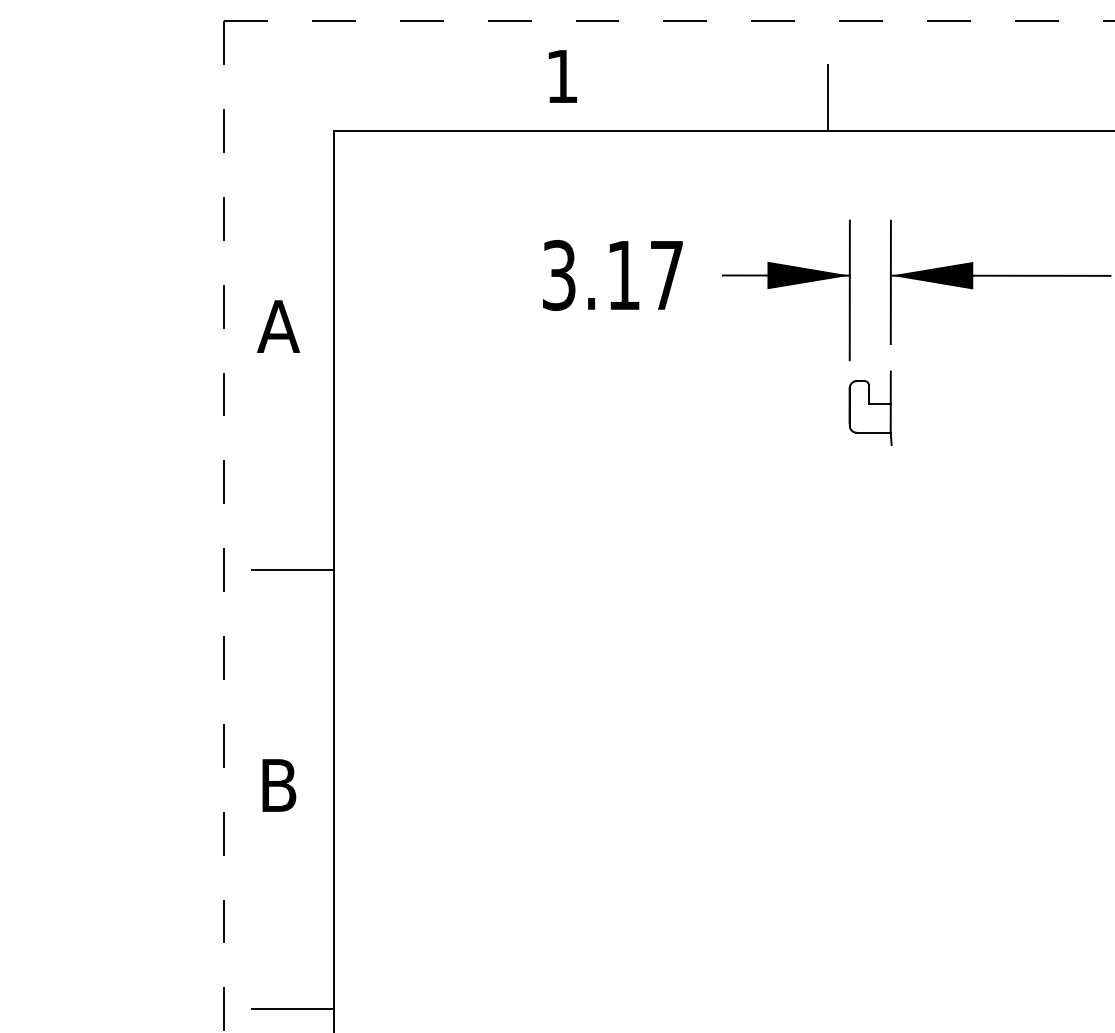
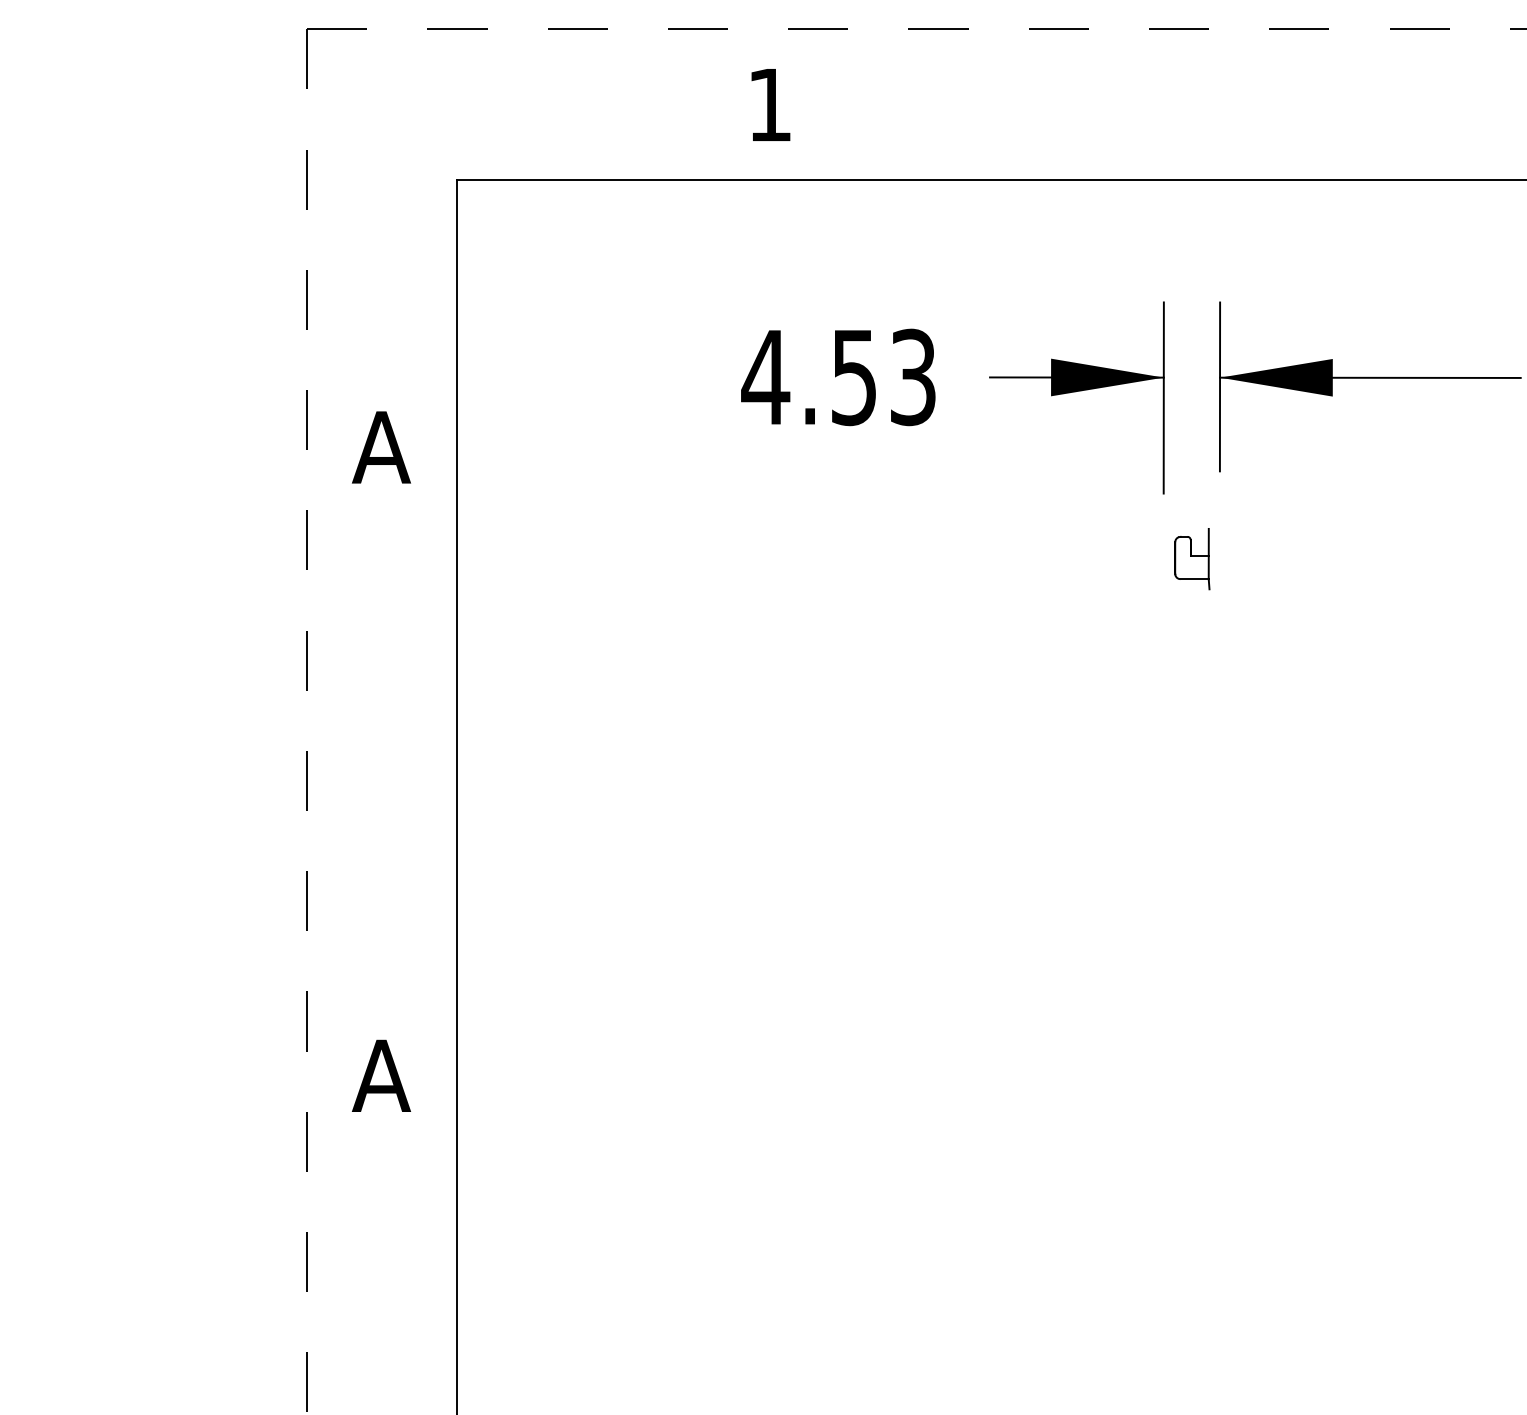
line: (828, 97) -> (1134, 133), removed
text: (612, 274) -> (838, 376), 3.17 -> 4.53
part: (870, 407) -> (1192, 558), size x0.6
line: (293, 570) -> (401, 781), removed
text: (278, 785) -> (381, 1075), B -> A
line: (293, 1009) -> (401, 1382), removed

